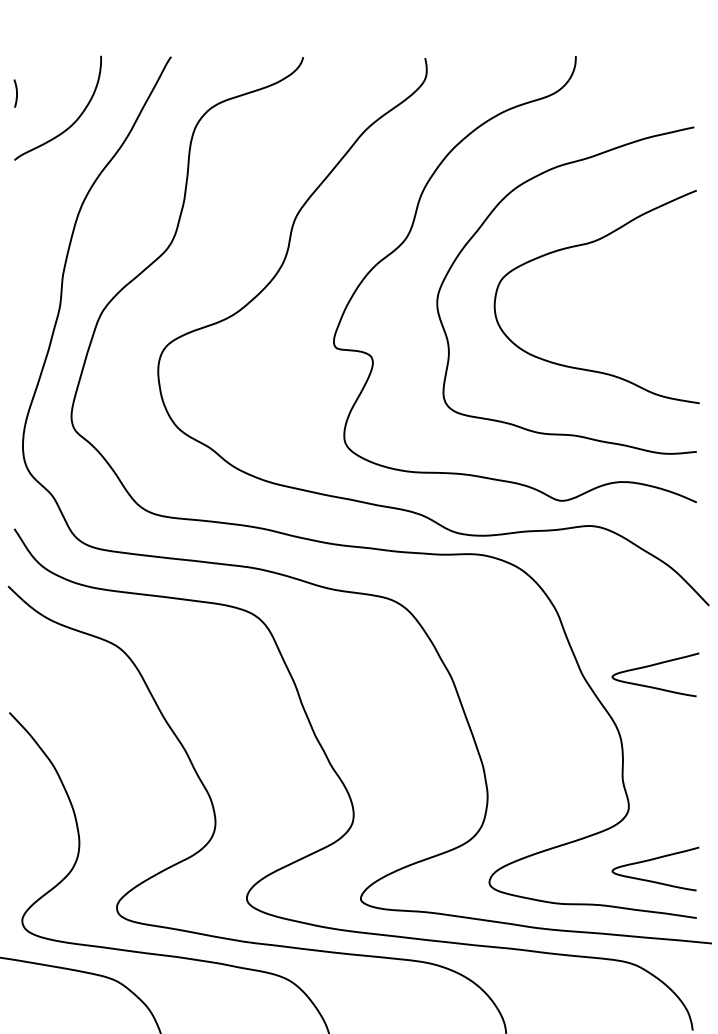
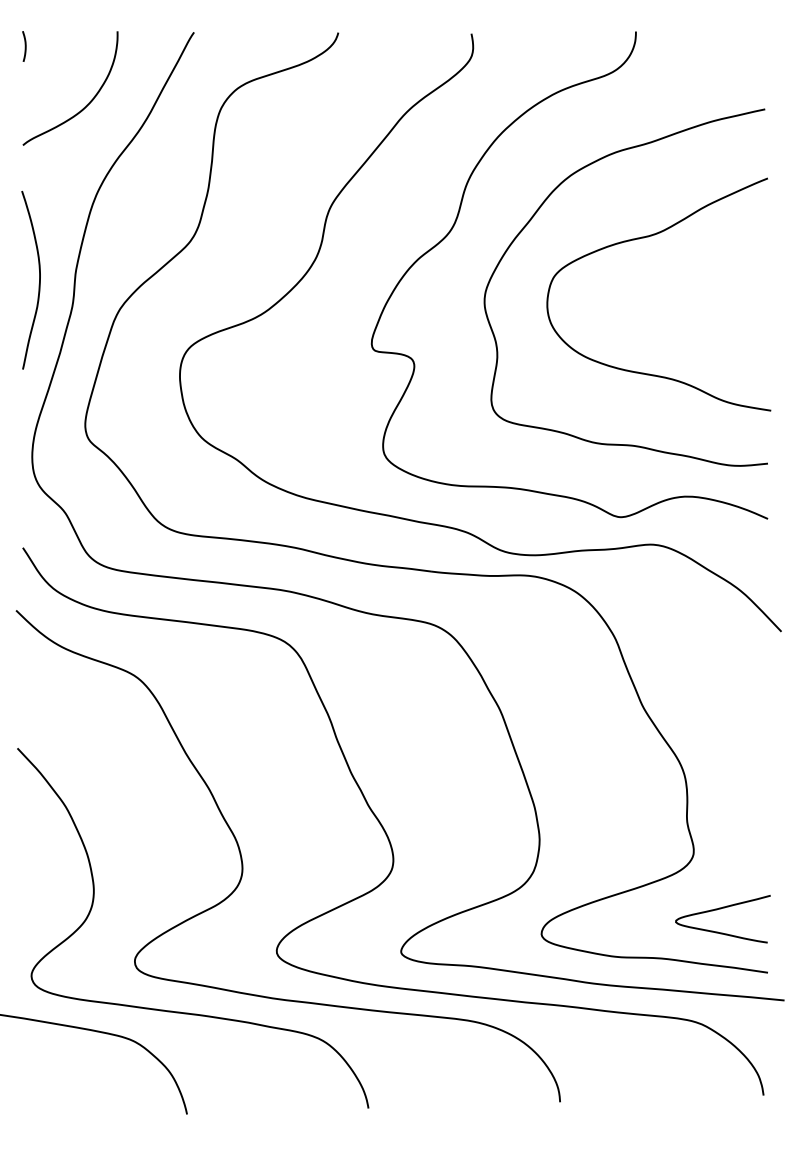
curve: (15, 93) -> (24, 46), moved
curve: (29, 283) -> (39, 279), added
curve: (654, 666) -> (721, 697), removed

